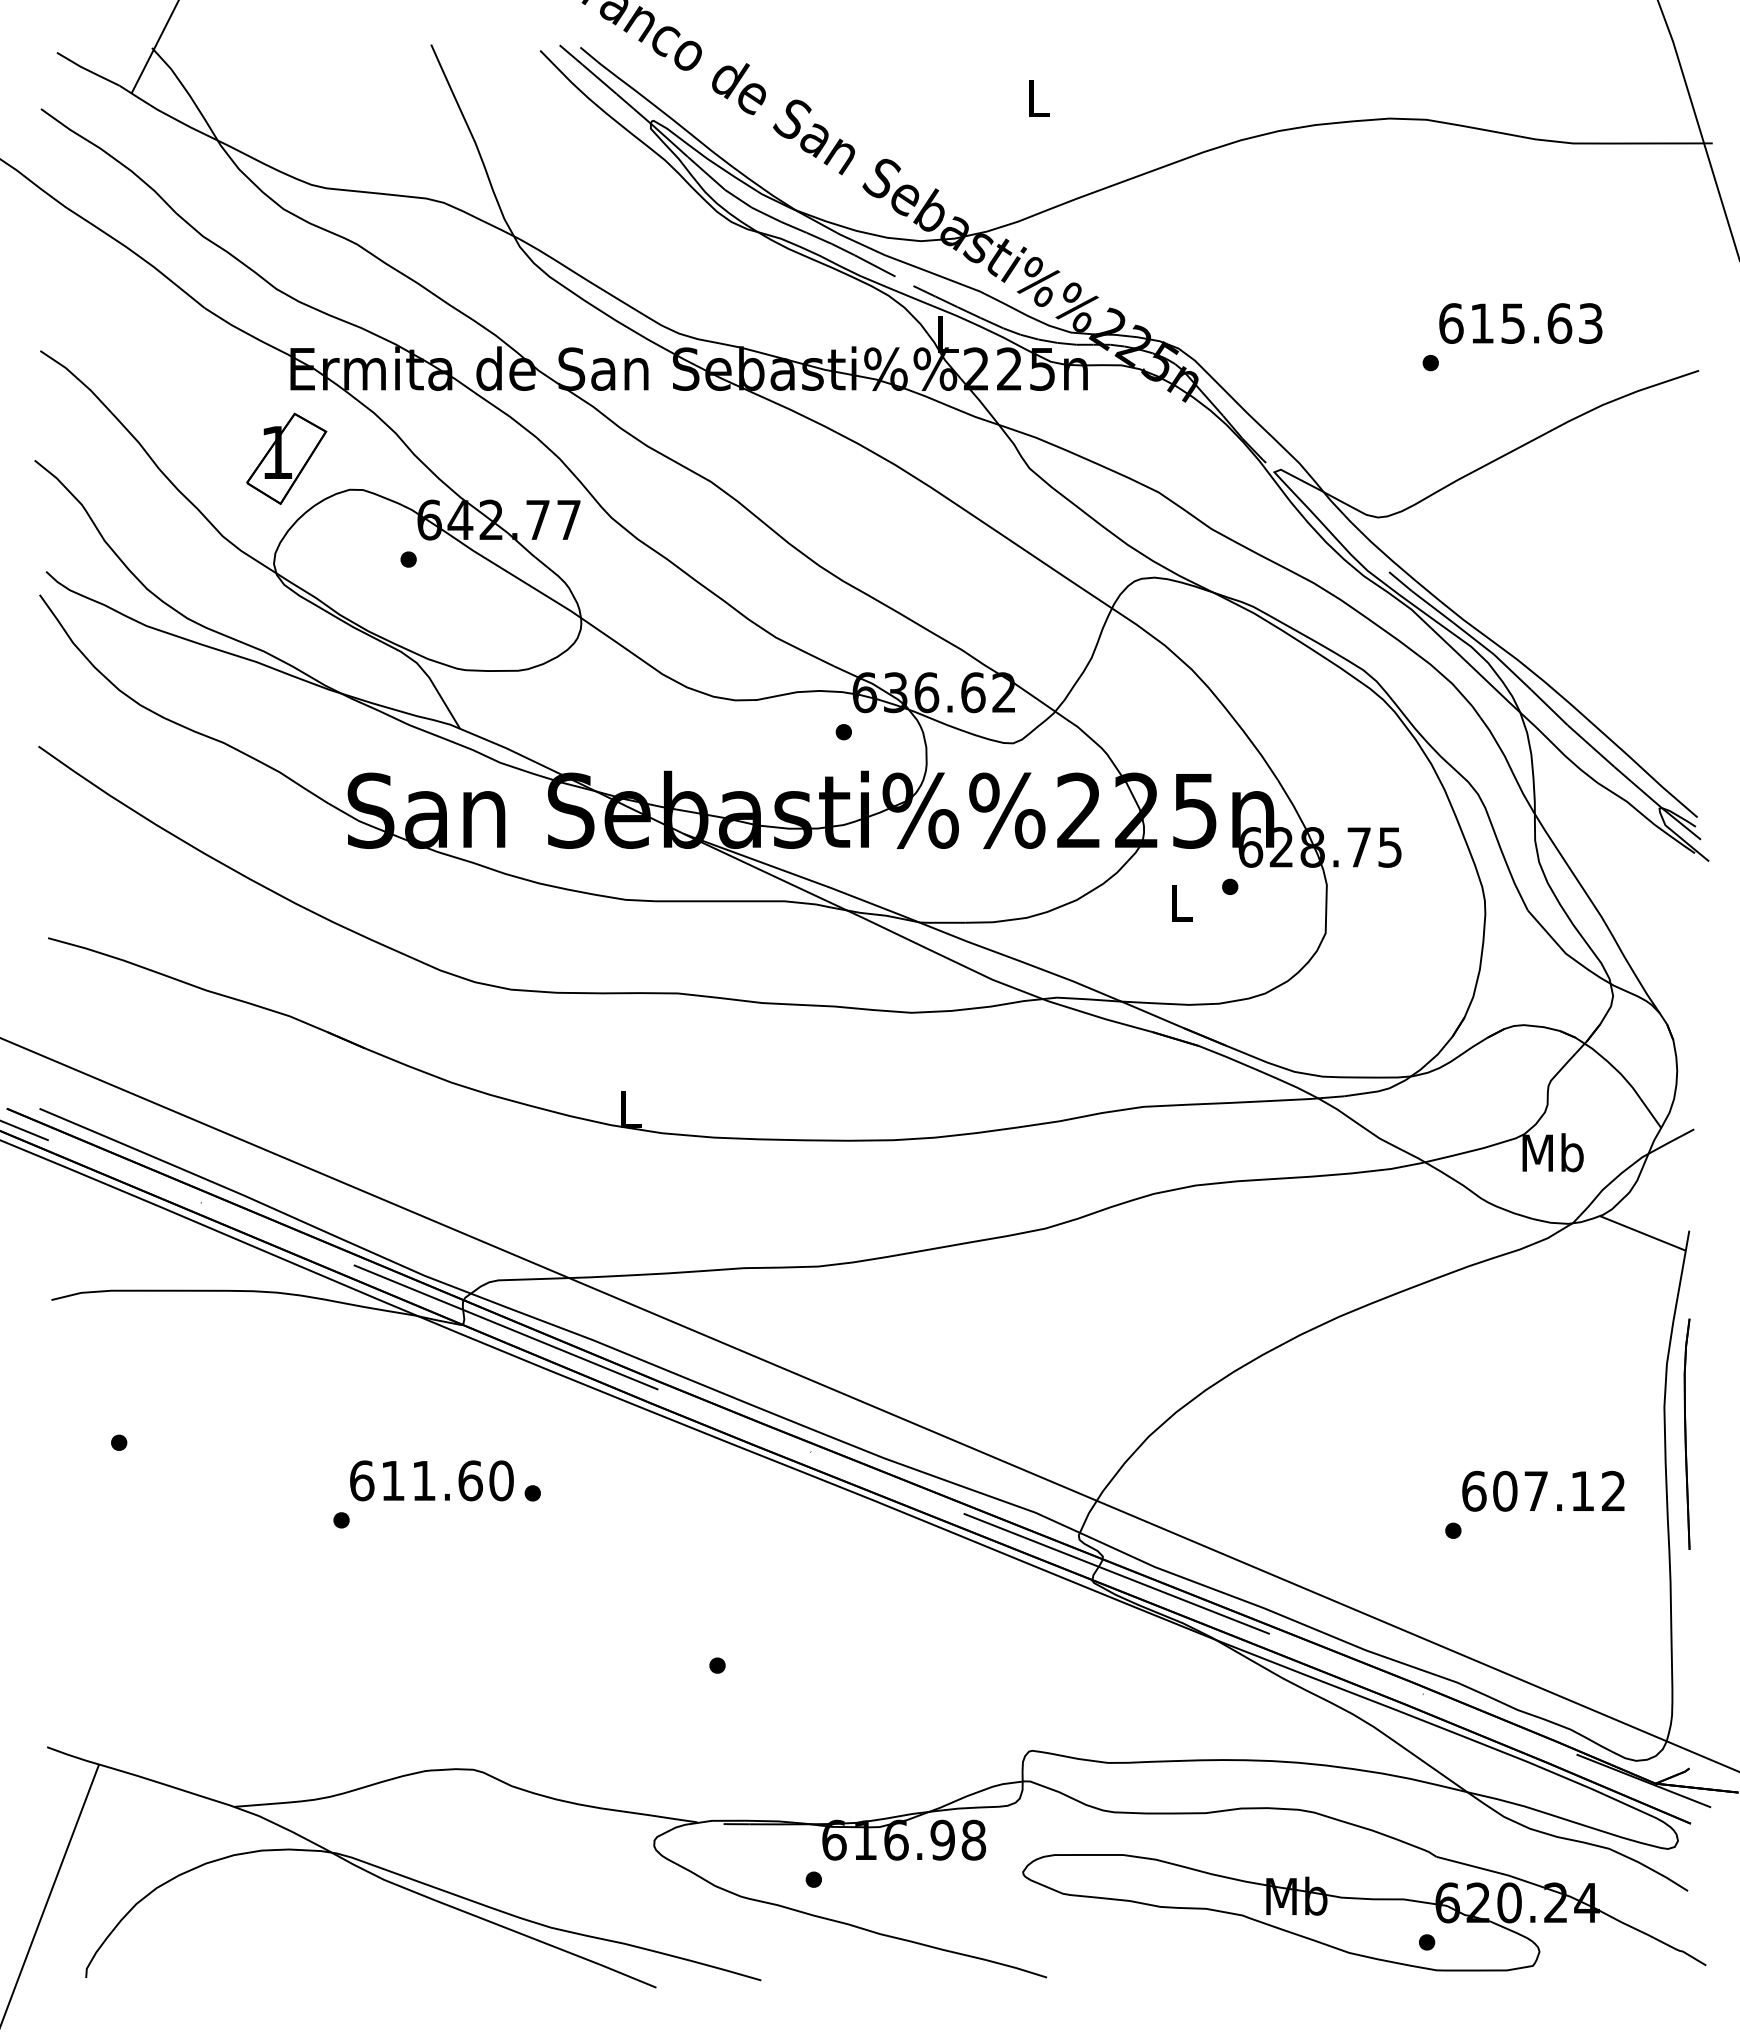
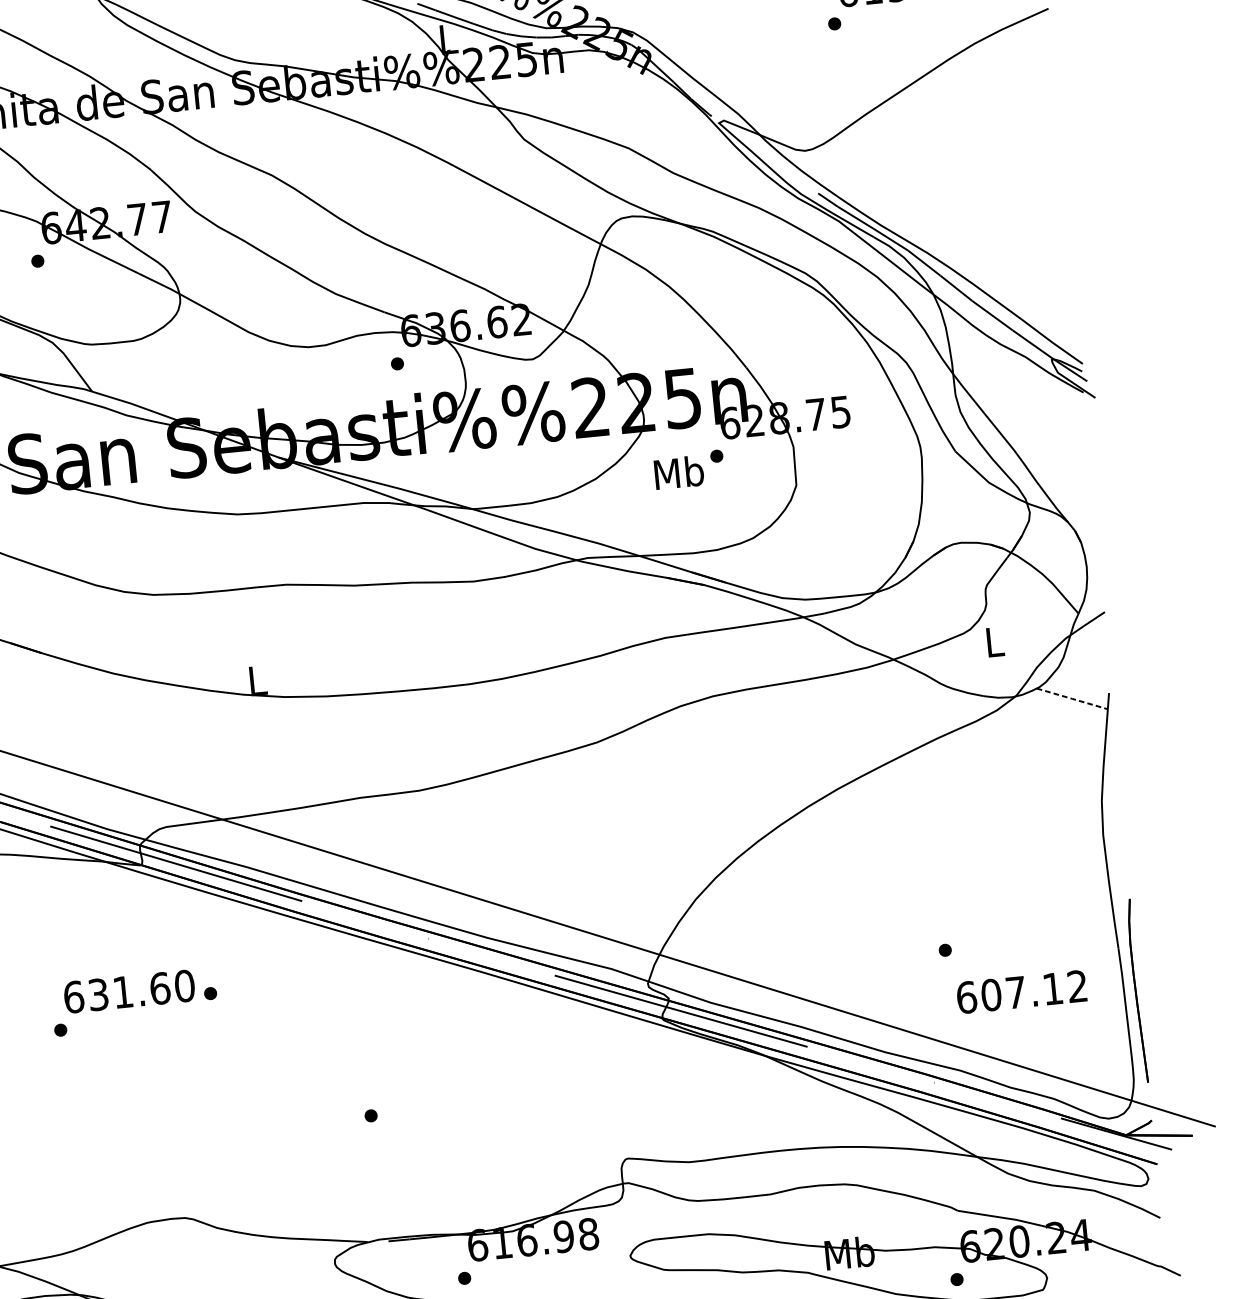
text: (1180, 902) -> (678, 472), L -> Mb
text: (1552, 1152) -> (994, 641), Mb -> L
line: (1642, 1233) -> (1072, 698), solid -> dashed
part: (1686, 1433) -> (1136, 990), moved
text: (392, 1480) -> (98, 994), 611.60 -> 631.60
text: (1543, 1490) -> (1021, 991), moved

